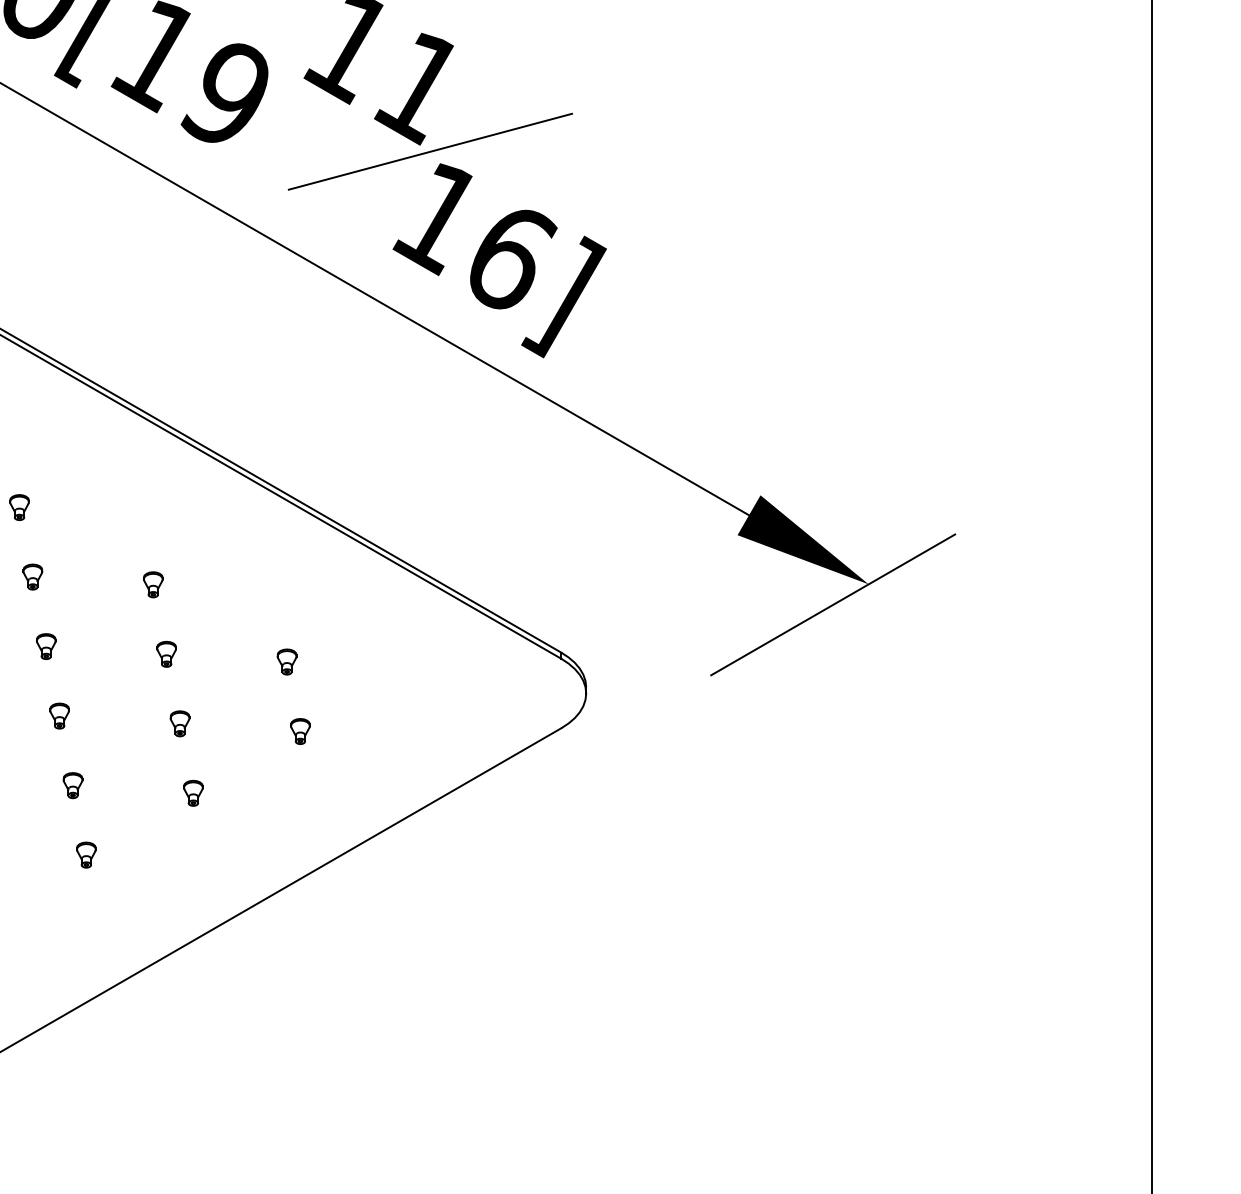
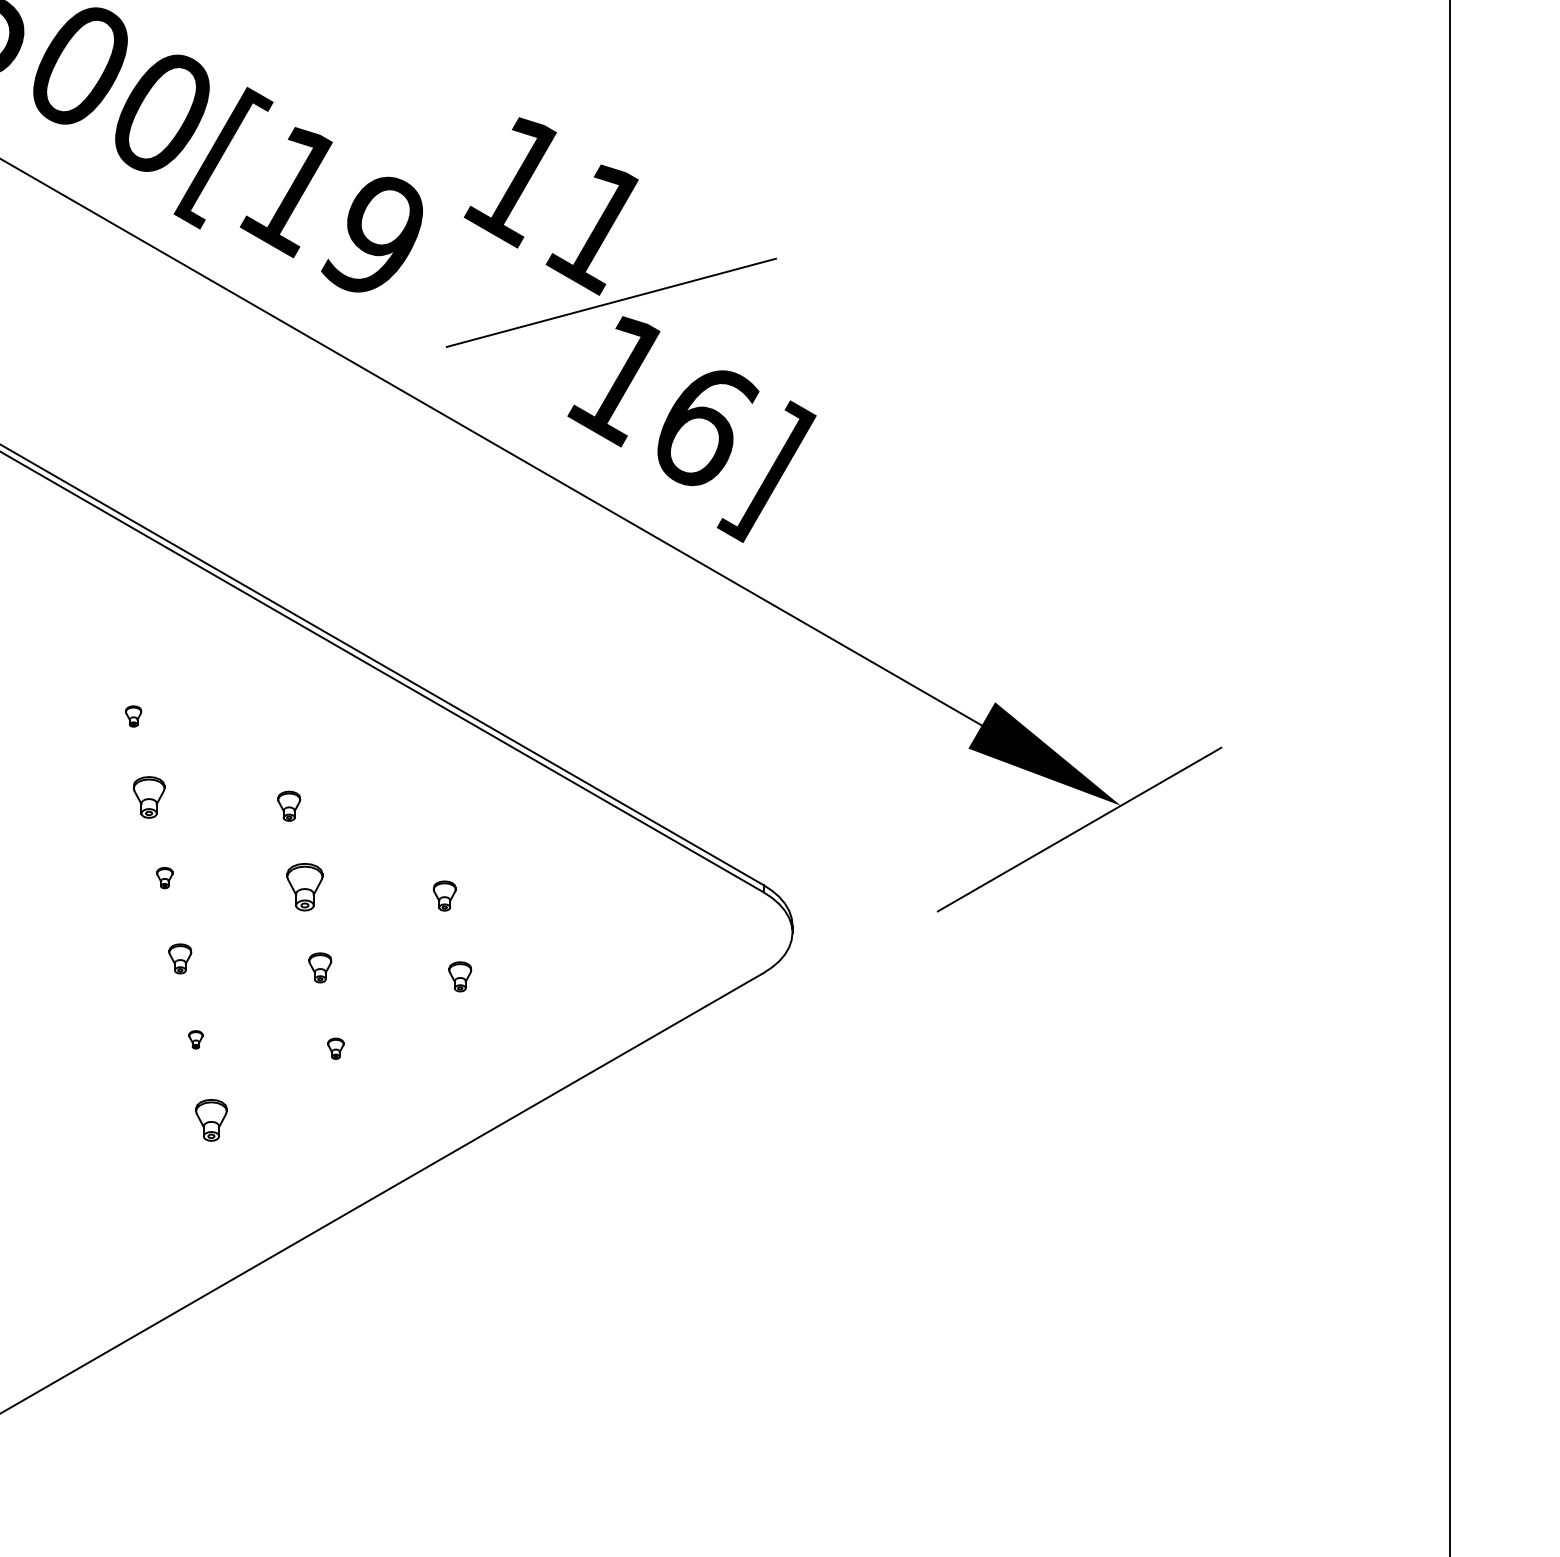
part: (19, 507) -> (133, 716), size x0.7
part: (33, 576) -> (149, 796), size x1.4
part: (46, 646) -> (164, 877), size x0.7
part: (166, 653) -> (304, 886), size x1.6
part: (72, 785) -> (195, 1039), size x0.6
part: (193, 793) -> (335, 1048), size x0.7
part: (86, 855) -> (211, 1120), size x1.4

